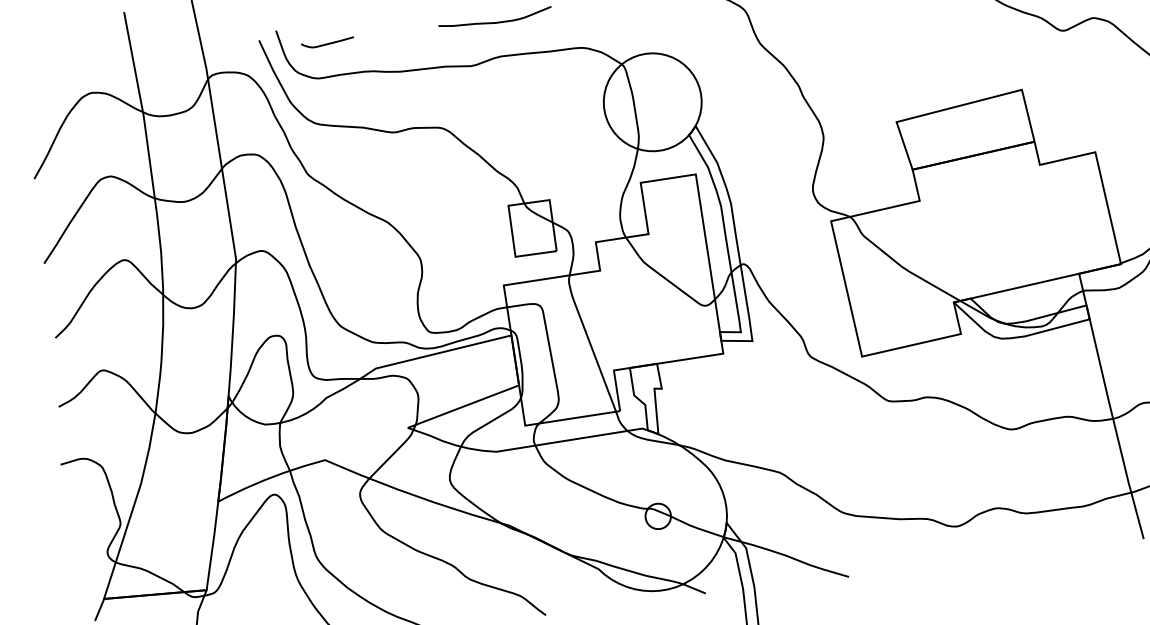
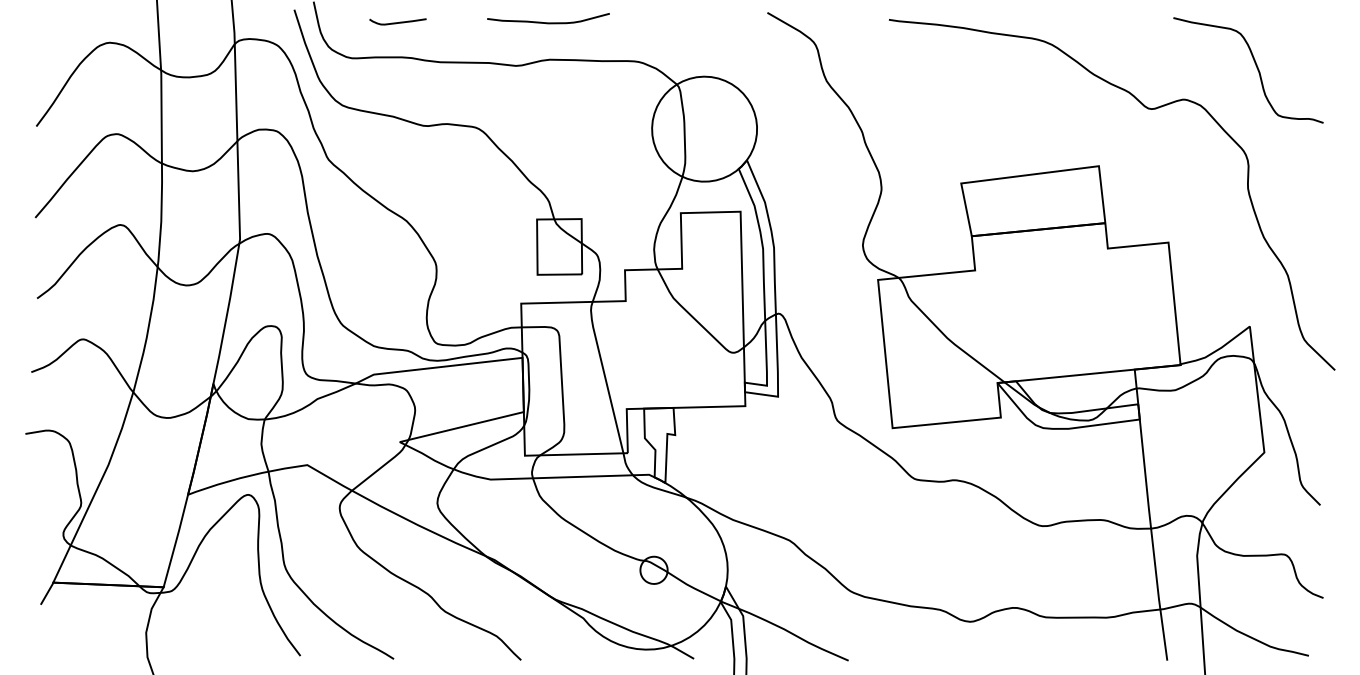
curve: (327, 43) -> (397, 22), moved

